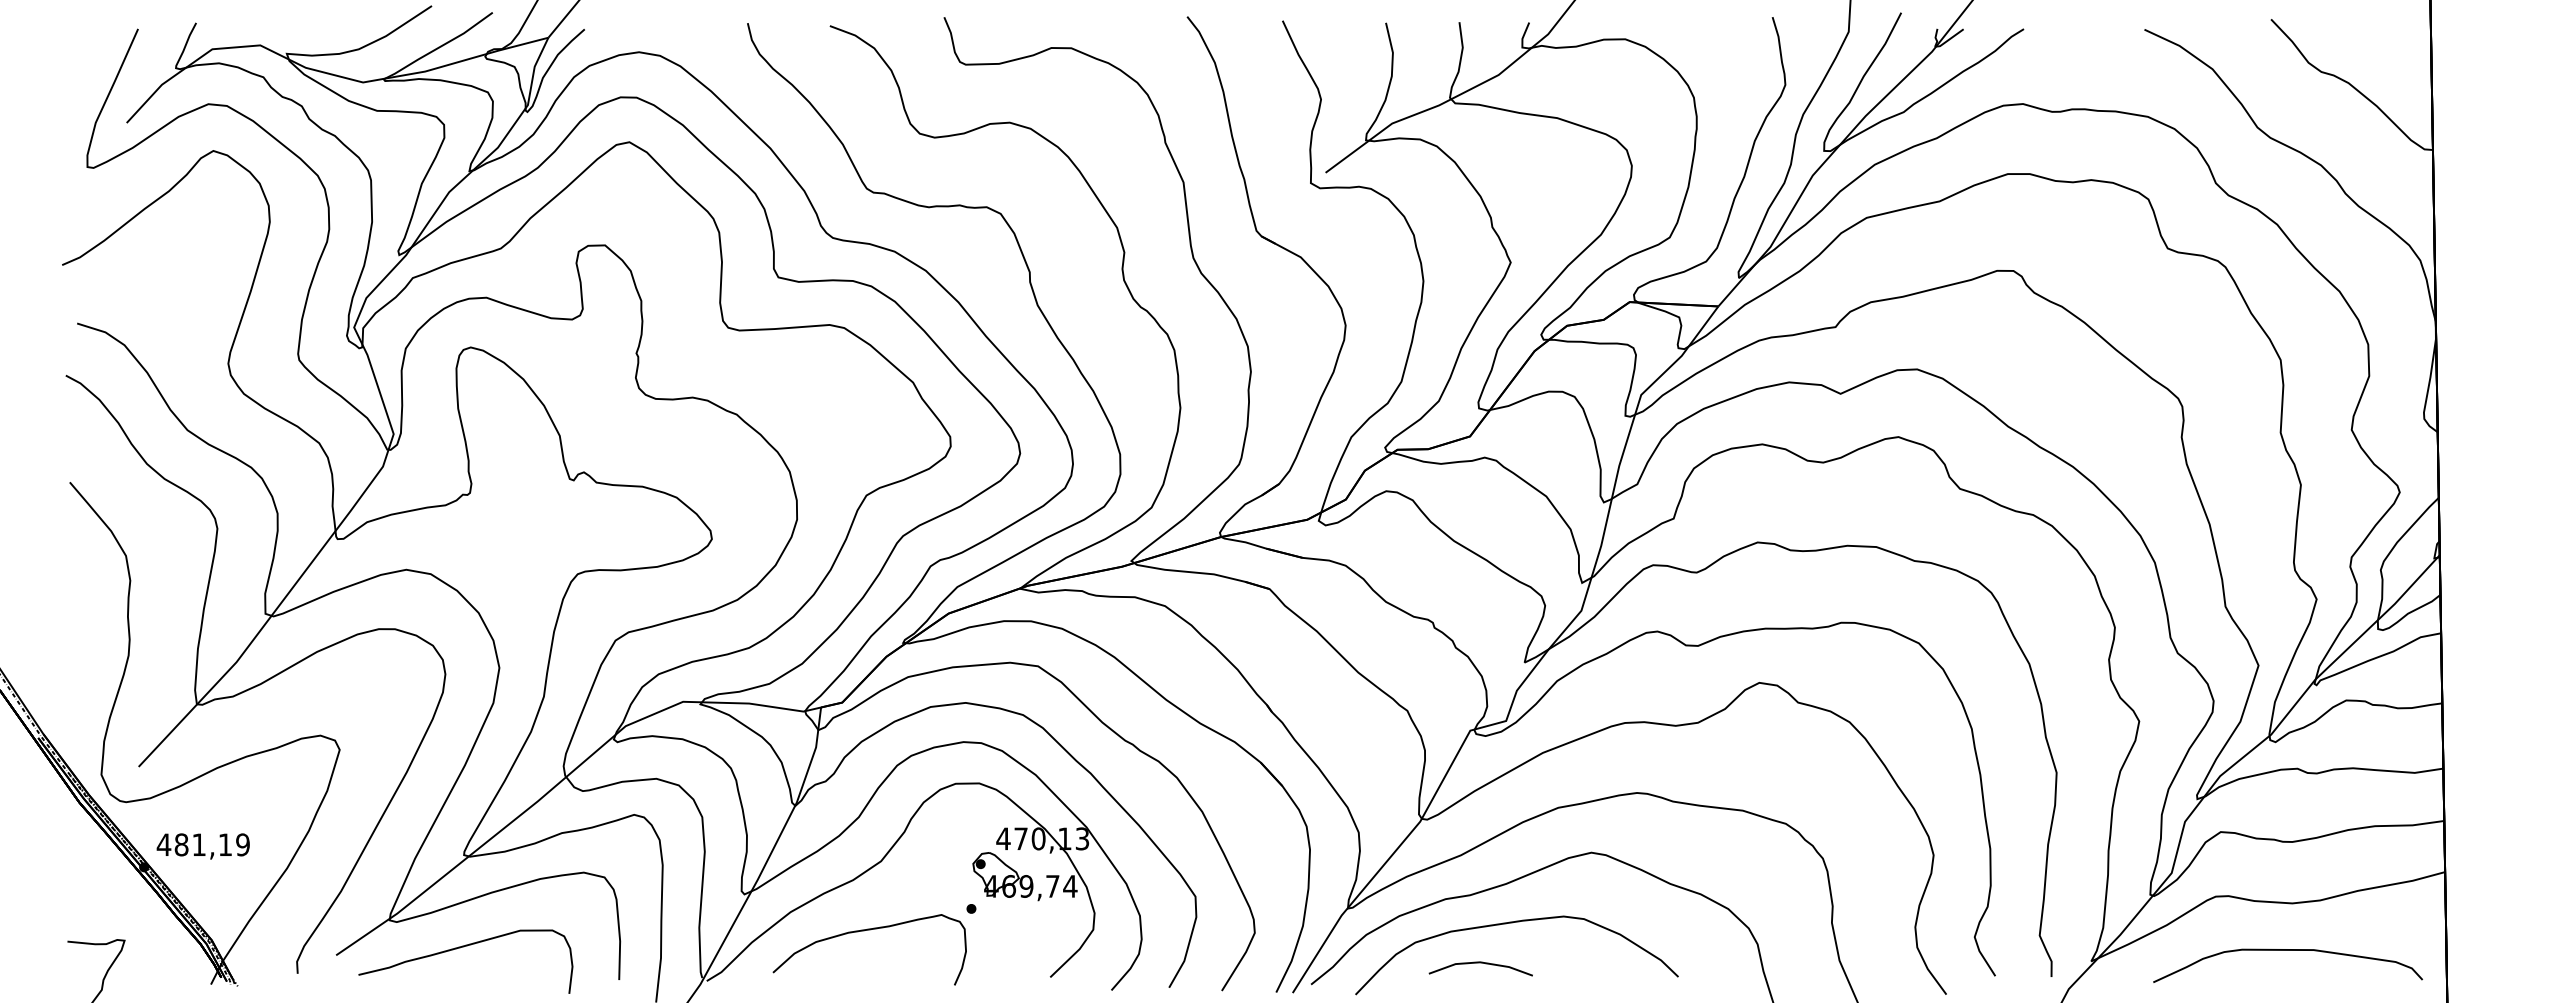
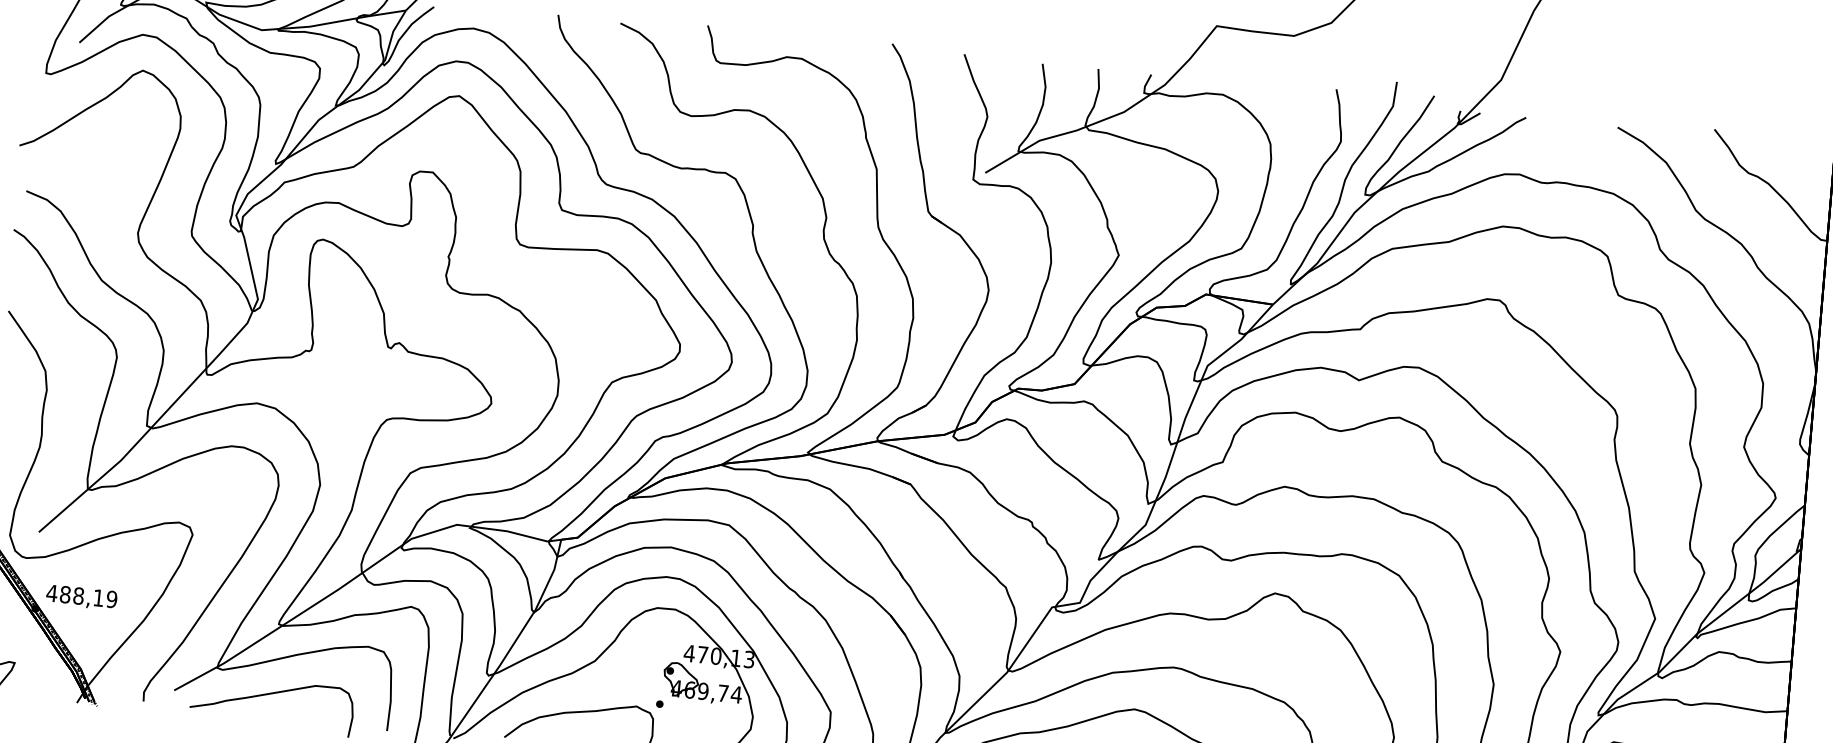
text: (199, 844) -> (79, 595), 481,19 -> 488,19

